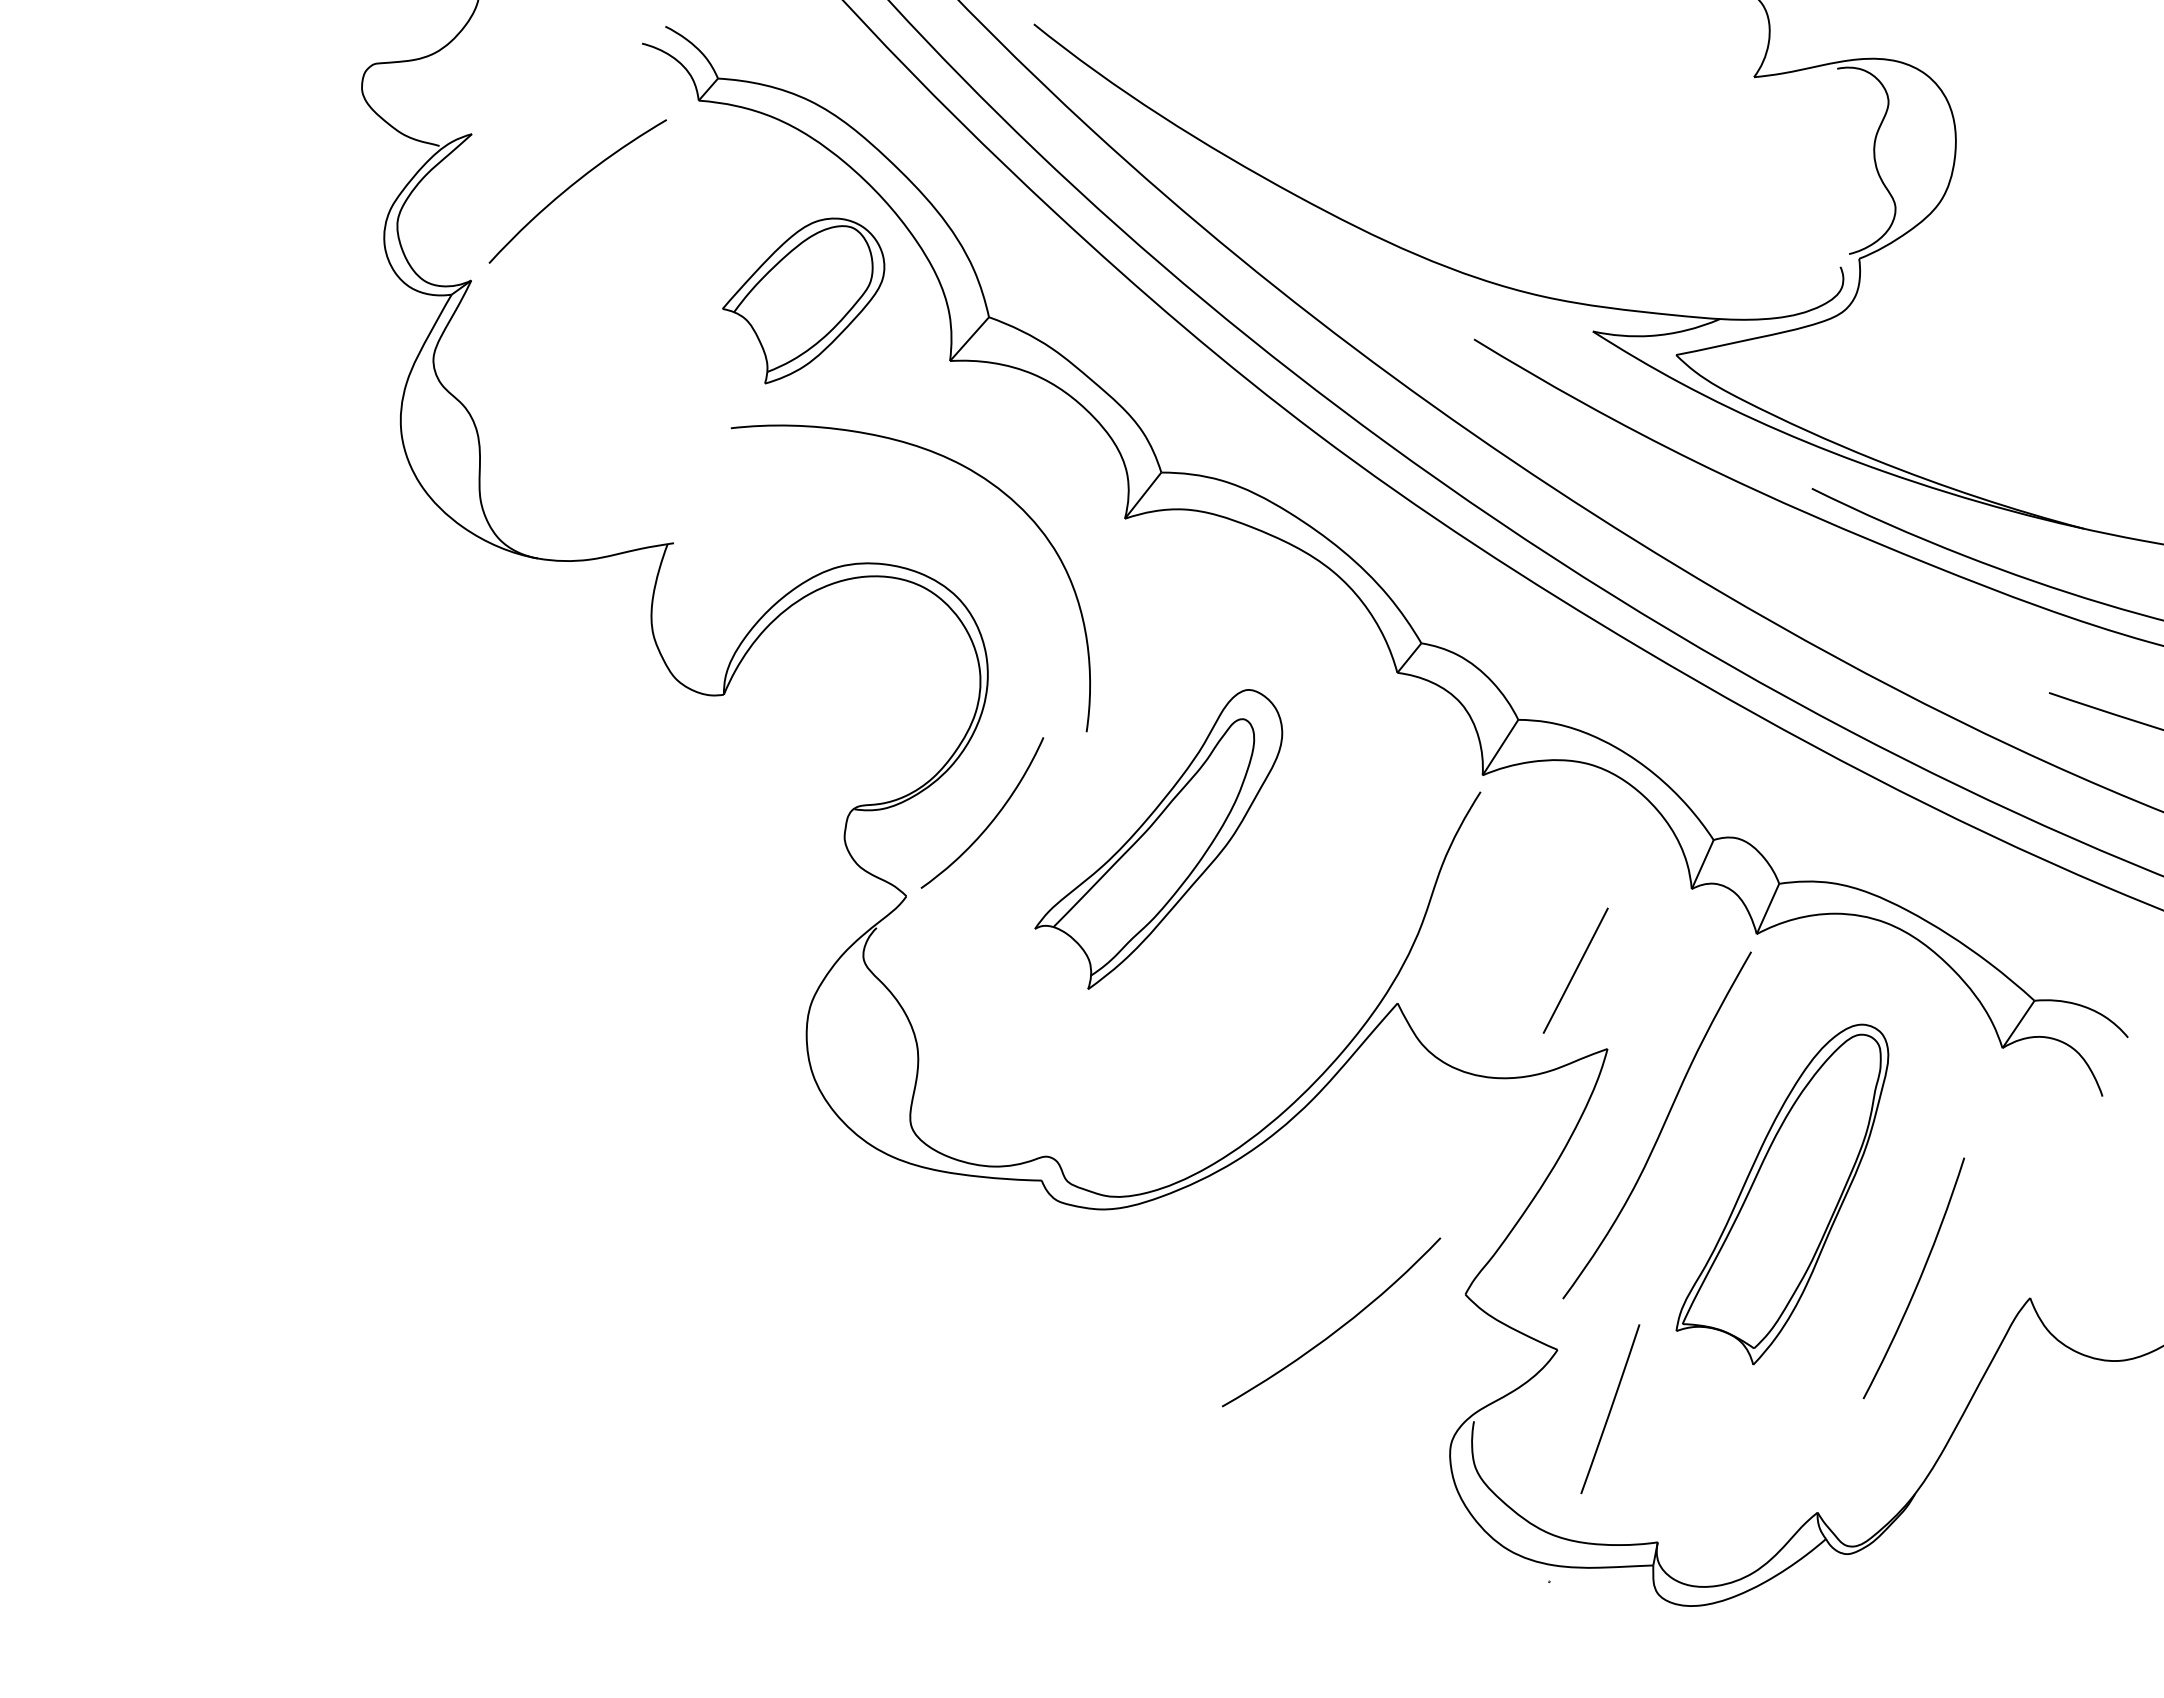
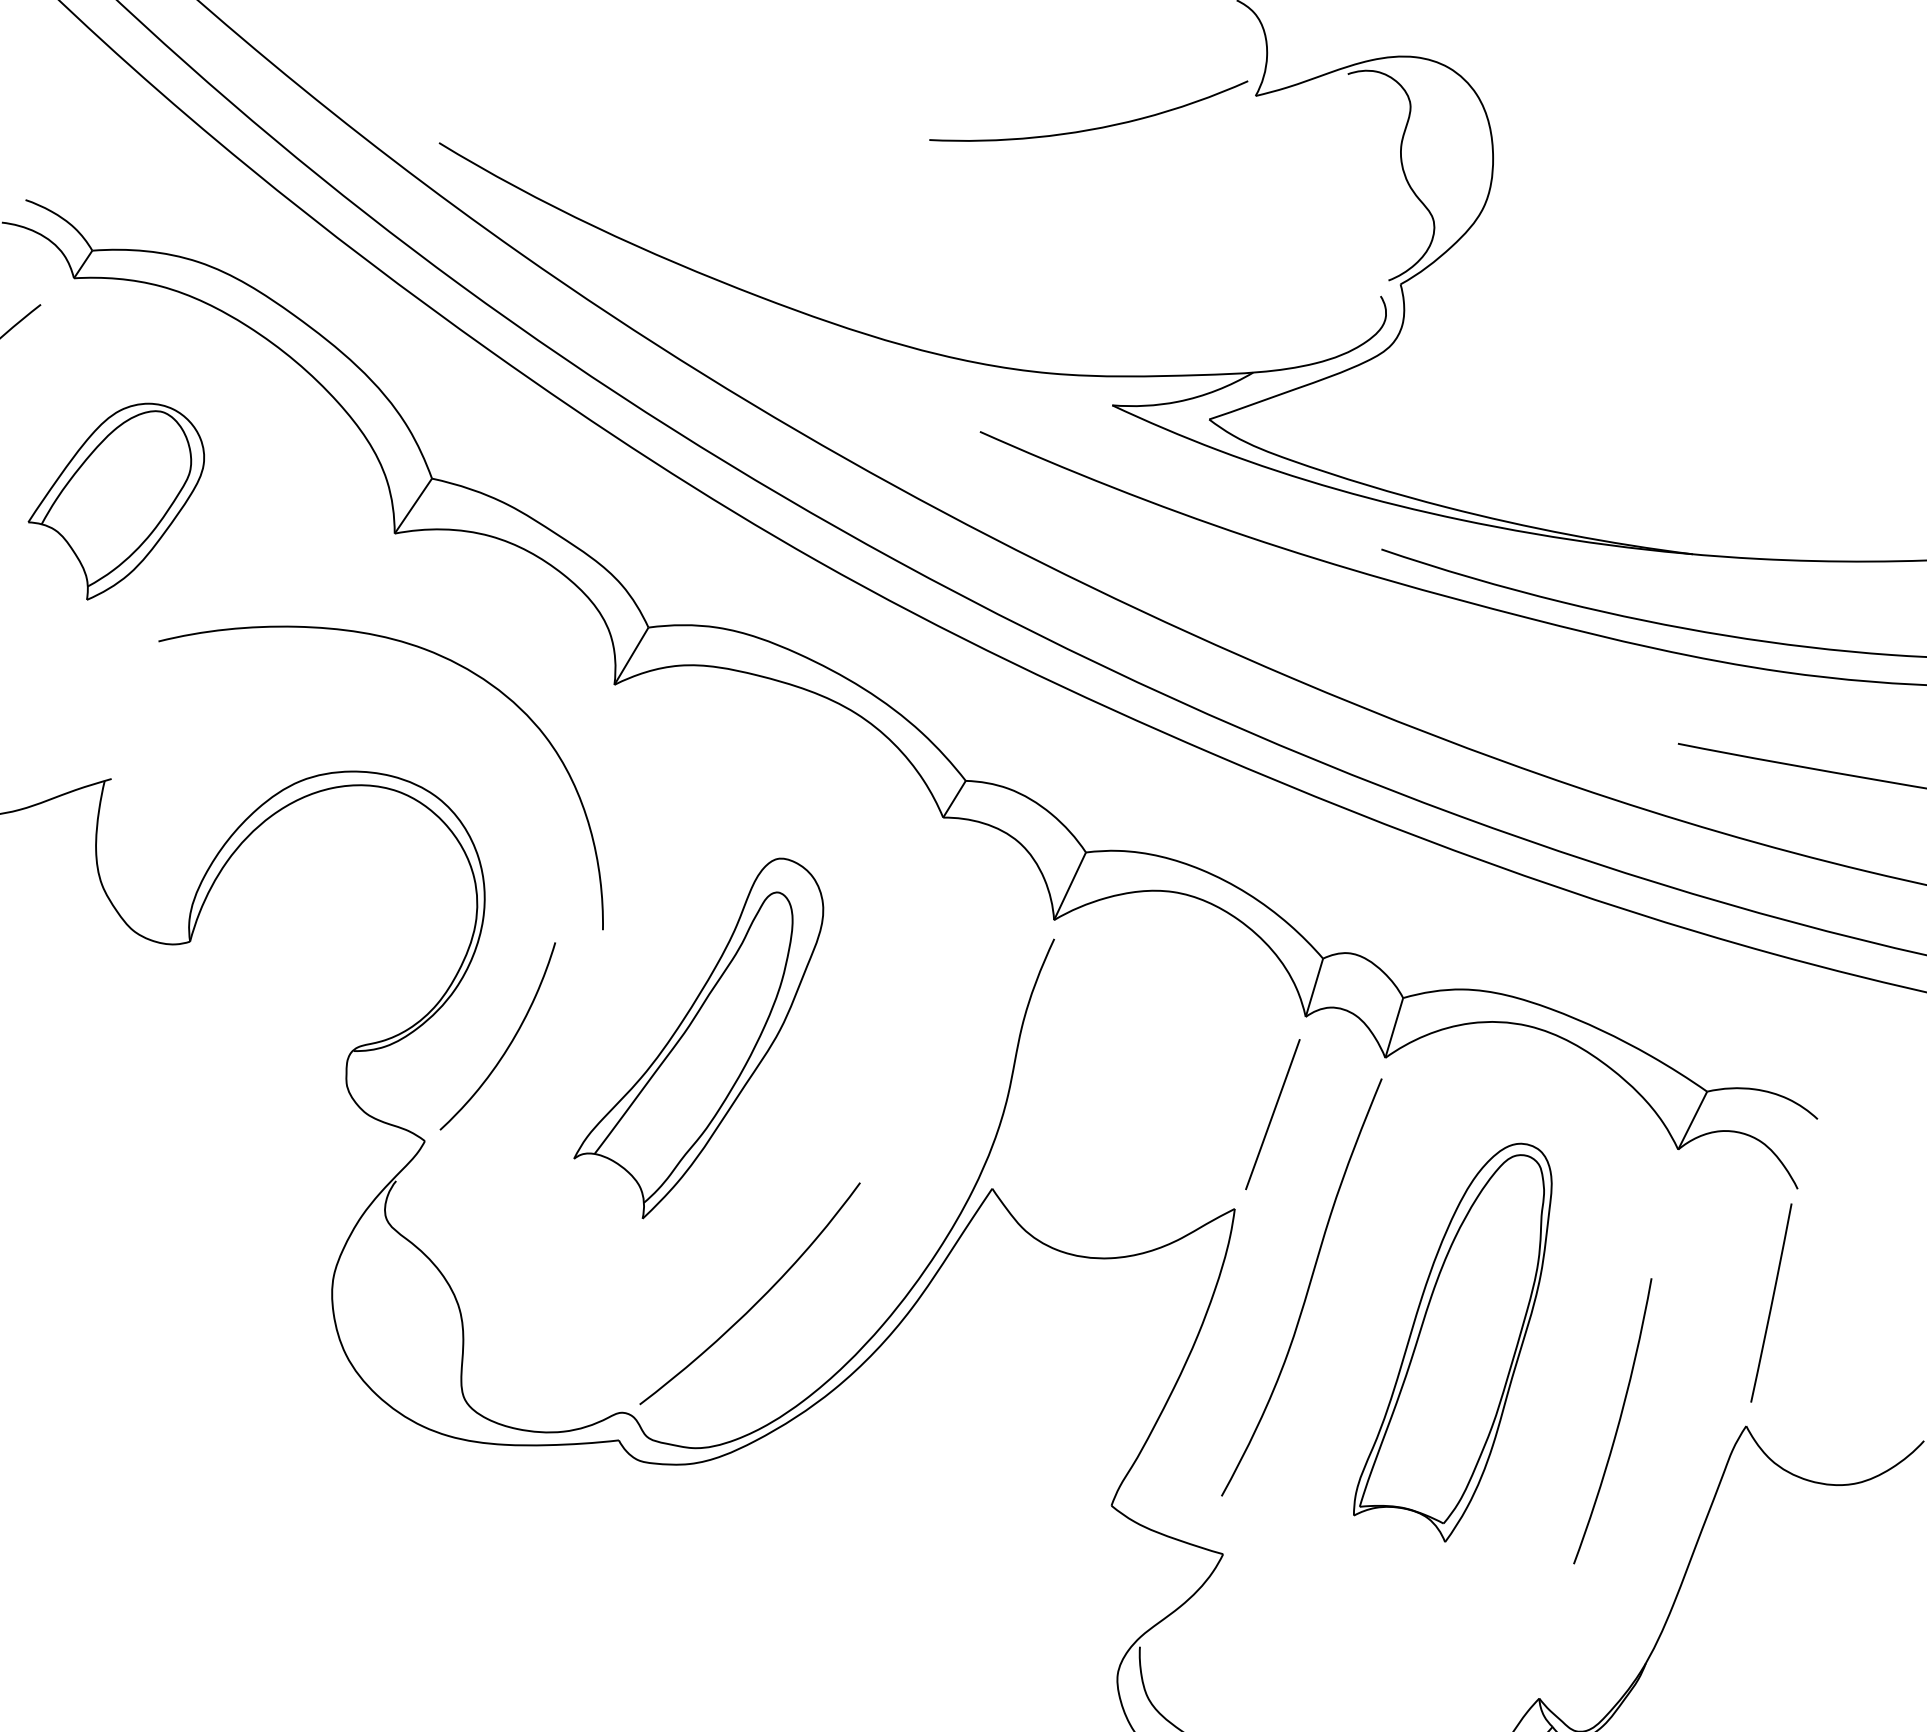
curve: (1606, 86) -> (1091, 128), added
part: (803, 300) -> (117, 500), moved
line: (1575, 970) -> (1272, 1114), moved
curve: (1336, 1329) -> (756, 1301), moved
line: (1610, 1409) -> (1771, 1303), moved

